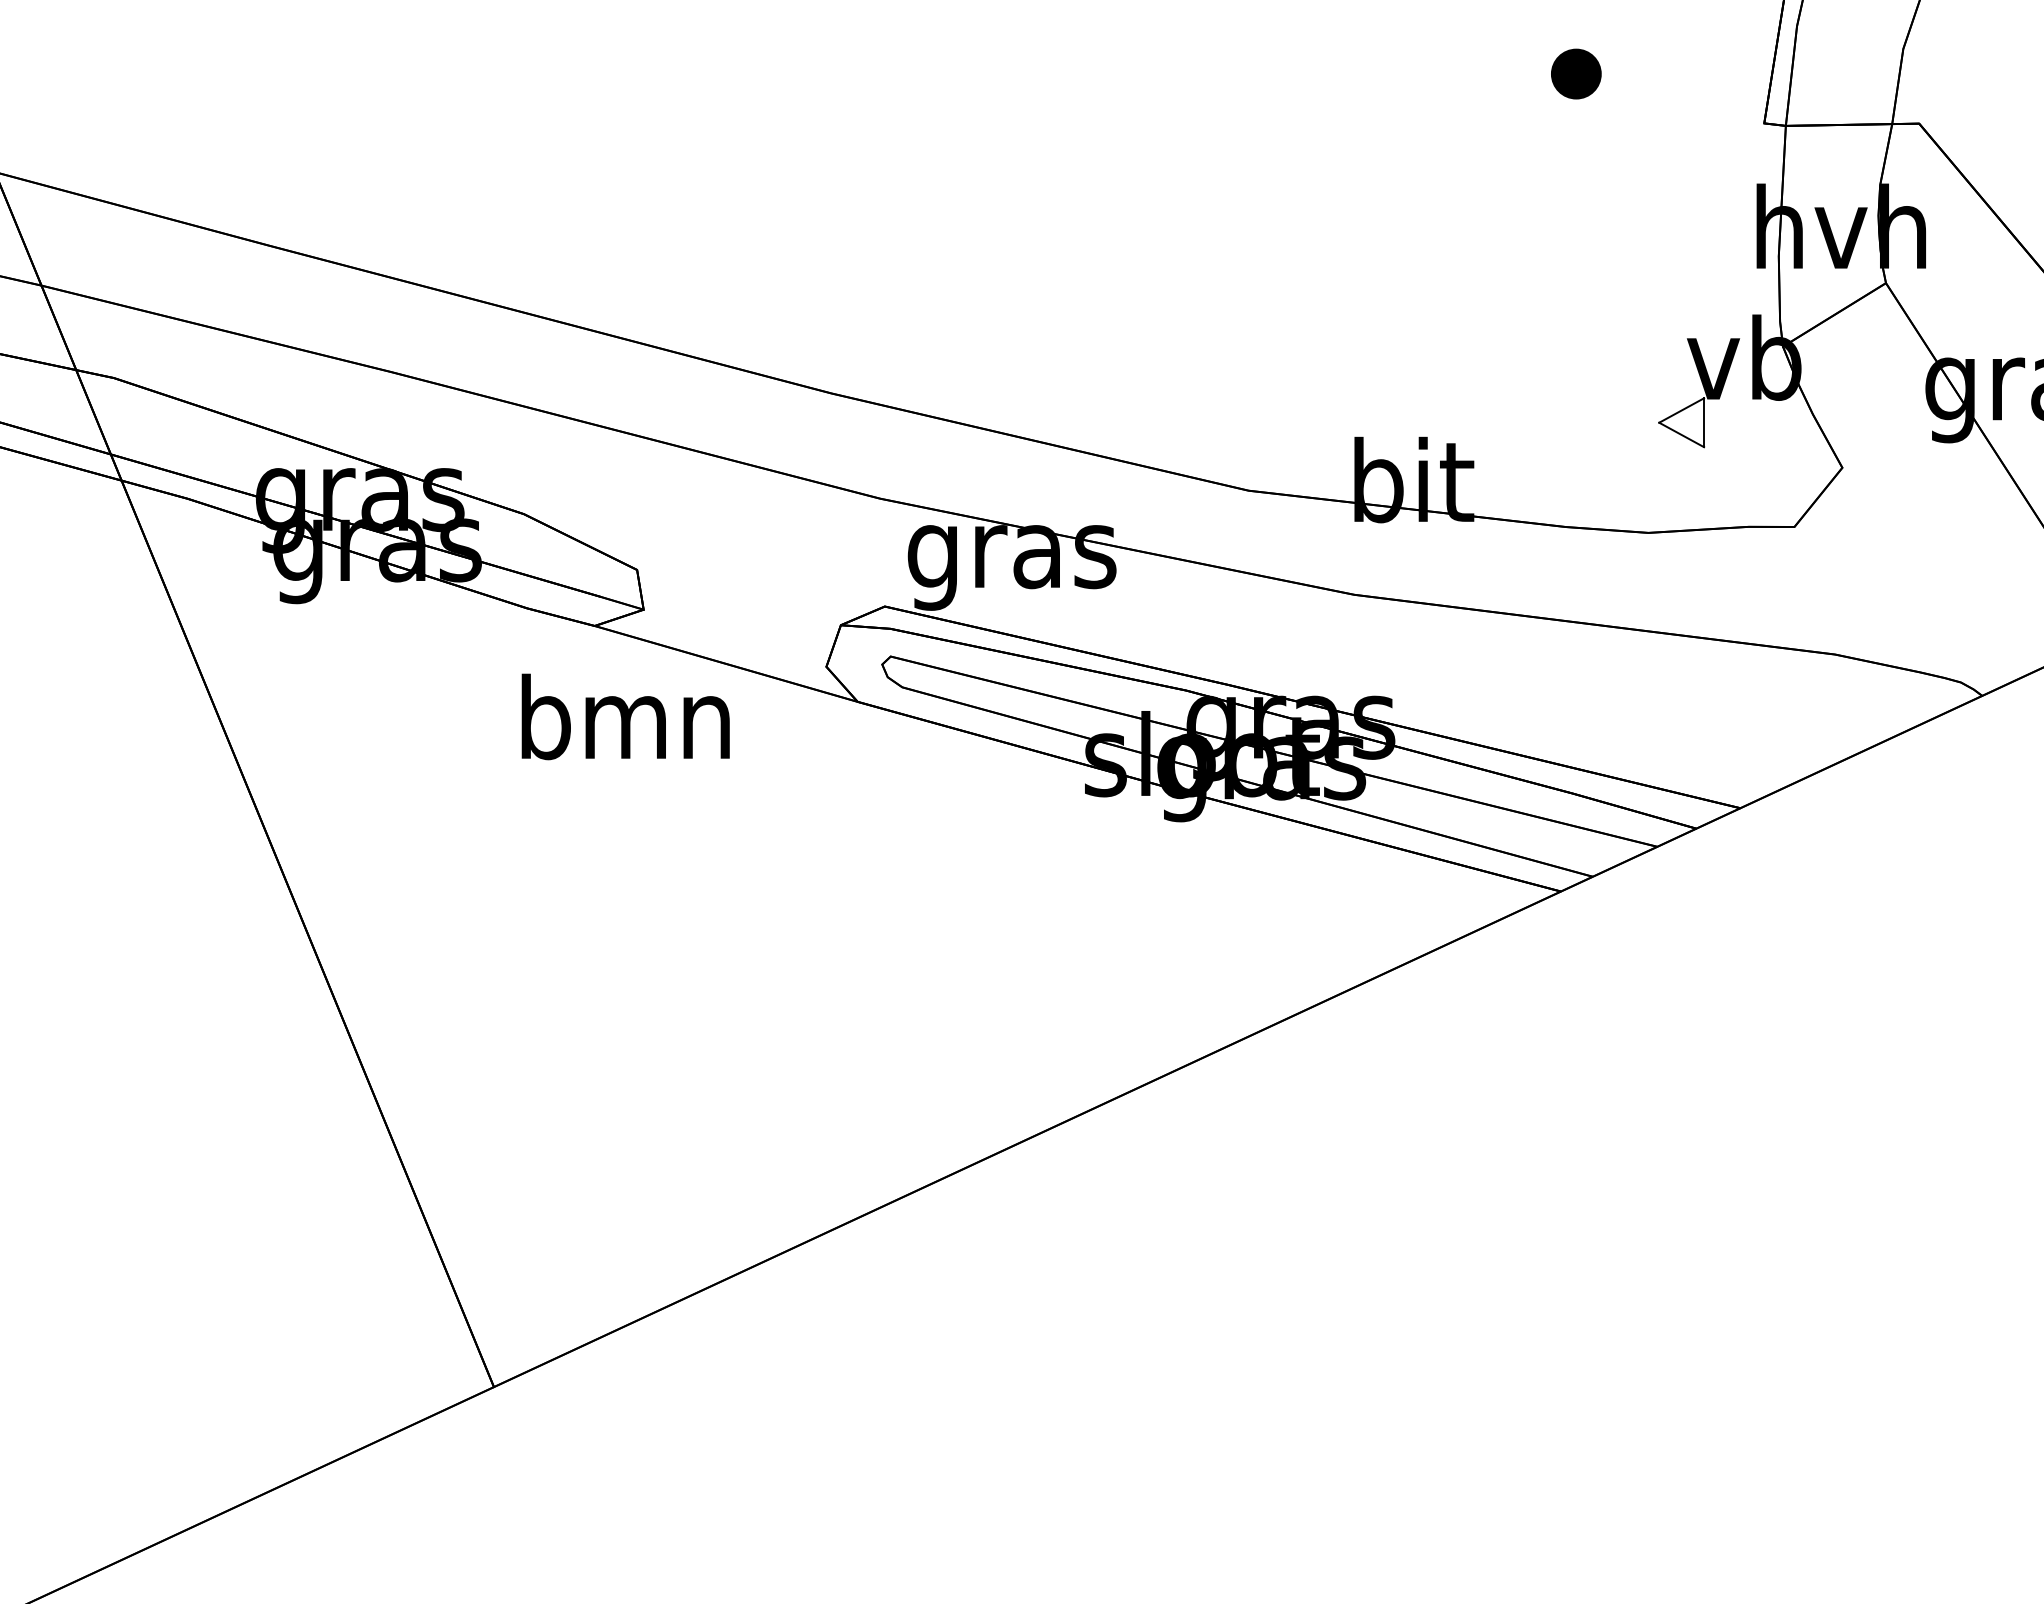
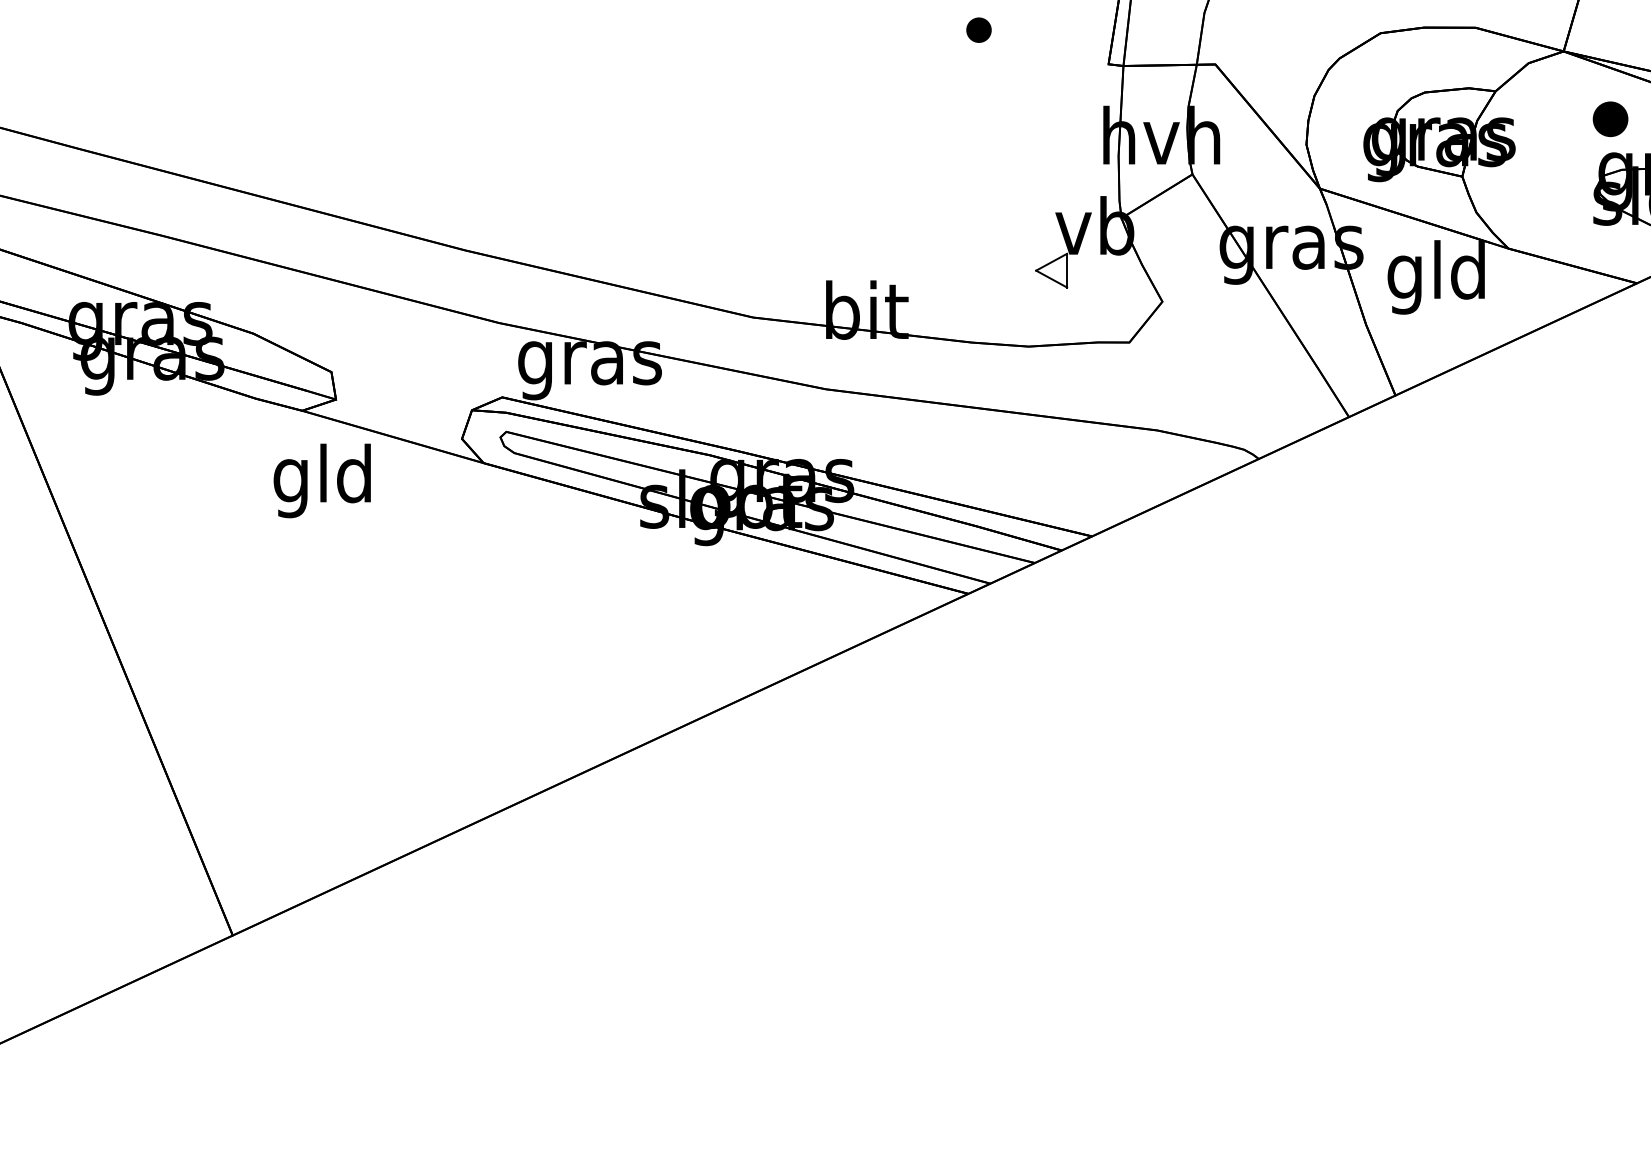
part: (1575, 72) -> (978, 29), size x0.7
text: (625, 727) -> (323, 480), bmn -> gld

